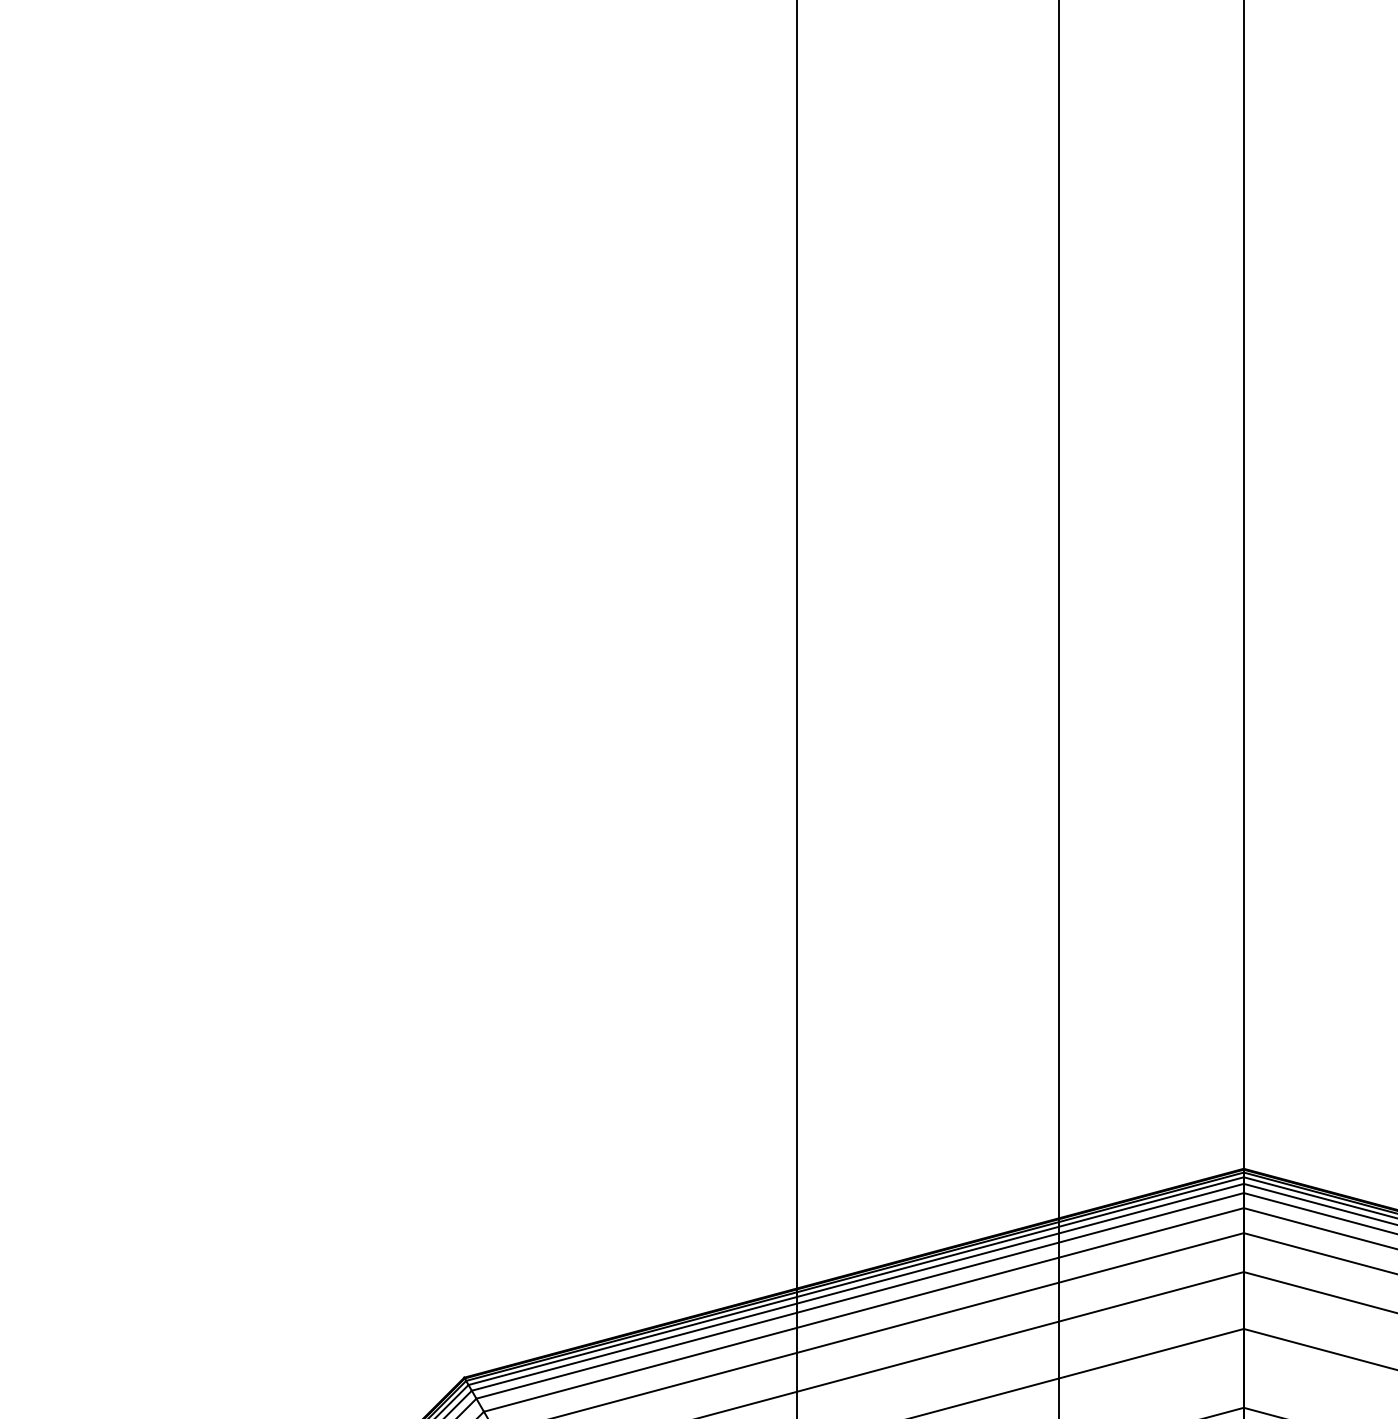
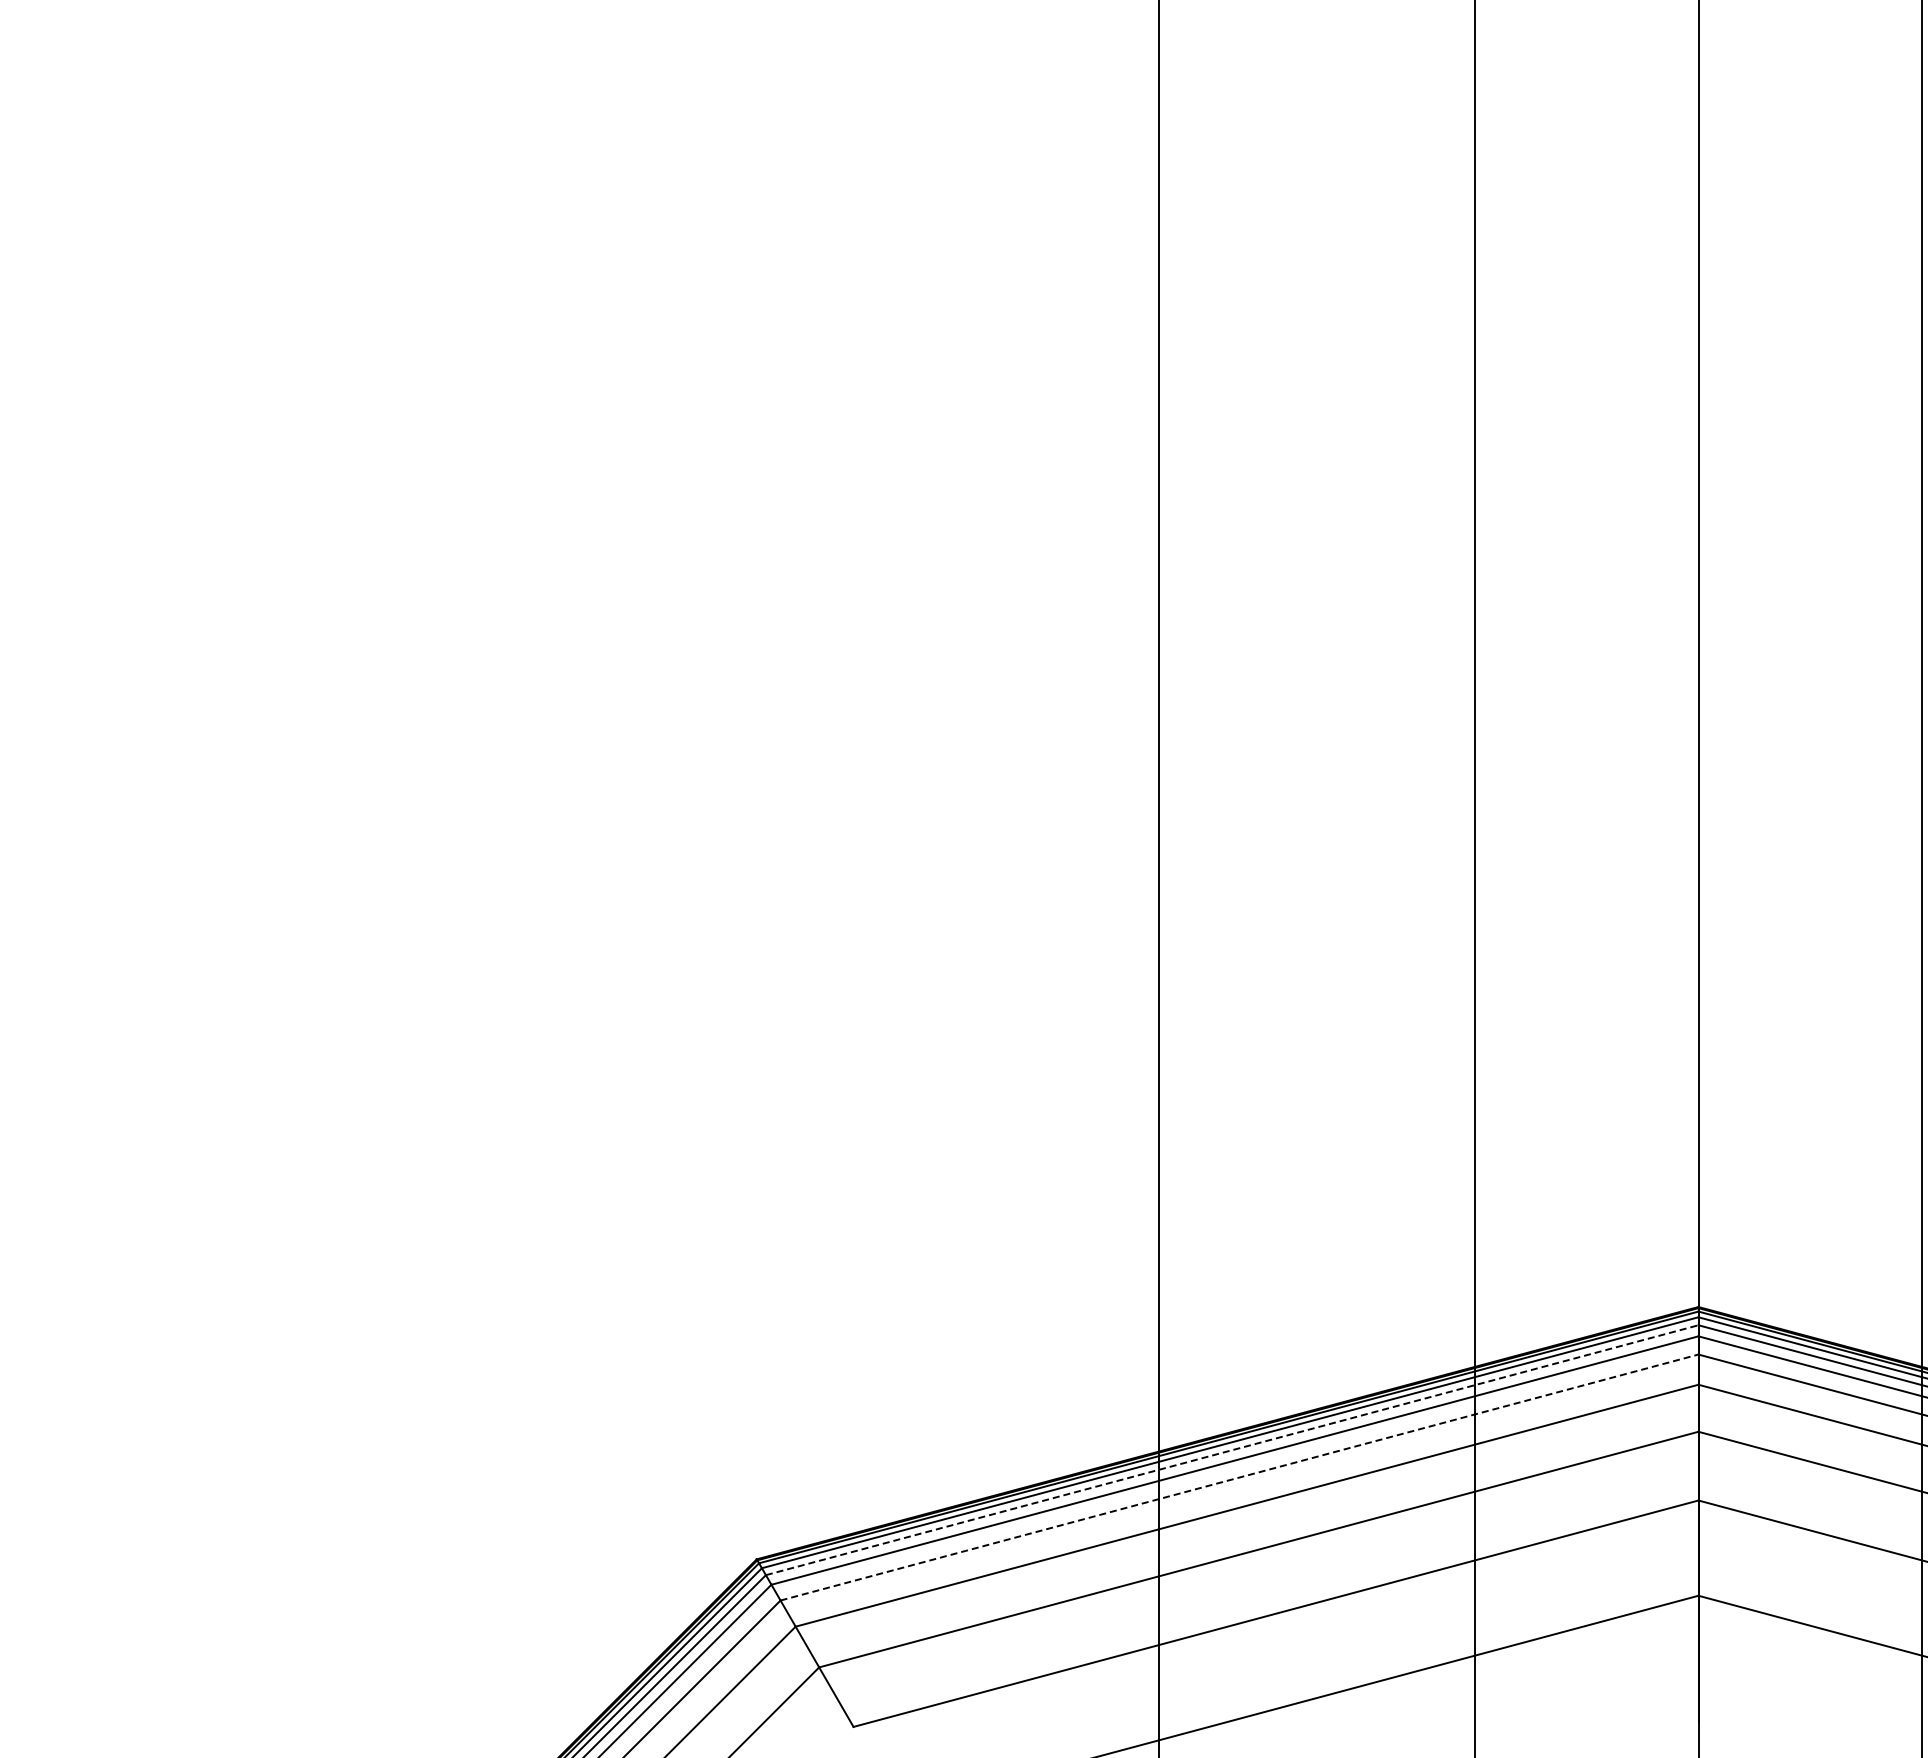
line: (858, 1287) -> (1232, 1450), solid -> dashed
line: (864, 1309) -> (1240, 1477), solid -> dashed

